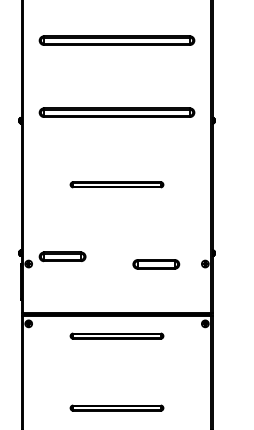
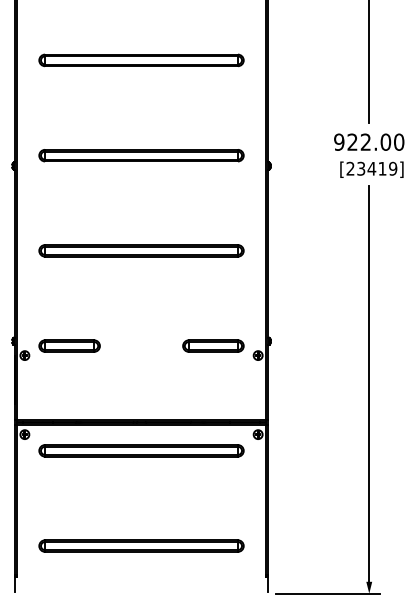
part: (117, 184) -> (141, 250), size x1.67
part: (156, 263) -> (213, 345), moved
part: (117, 335) -> (141, 450), size x1.67
part: (117, 407) -> (141, 545), size x1.67

